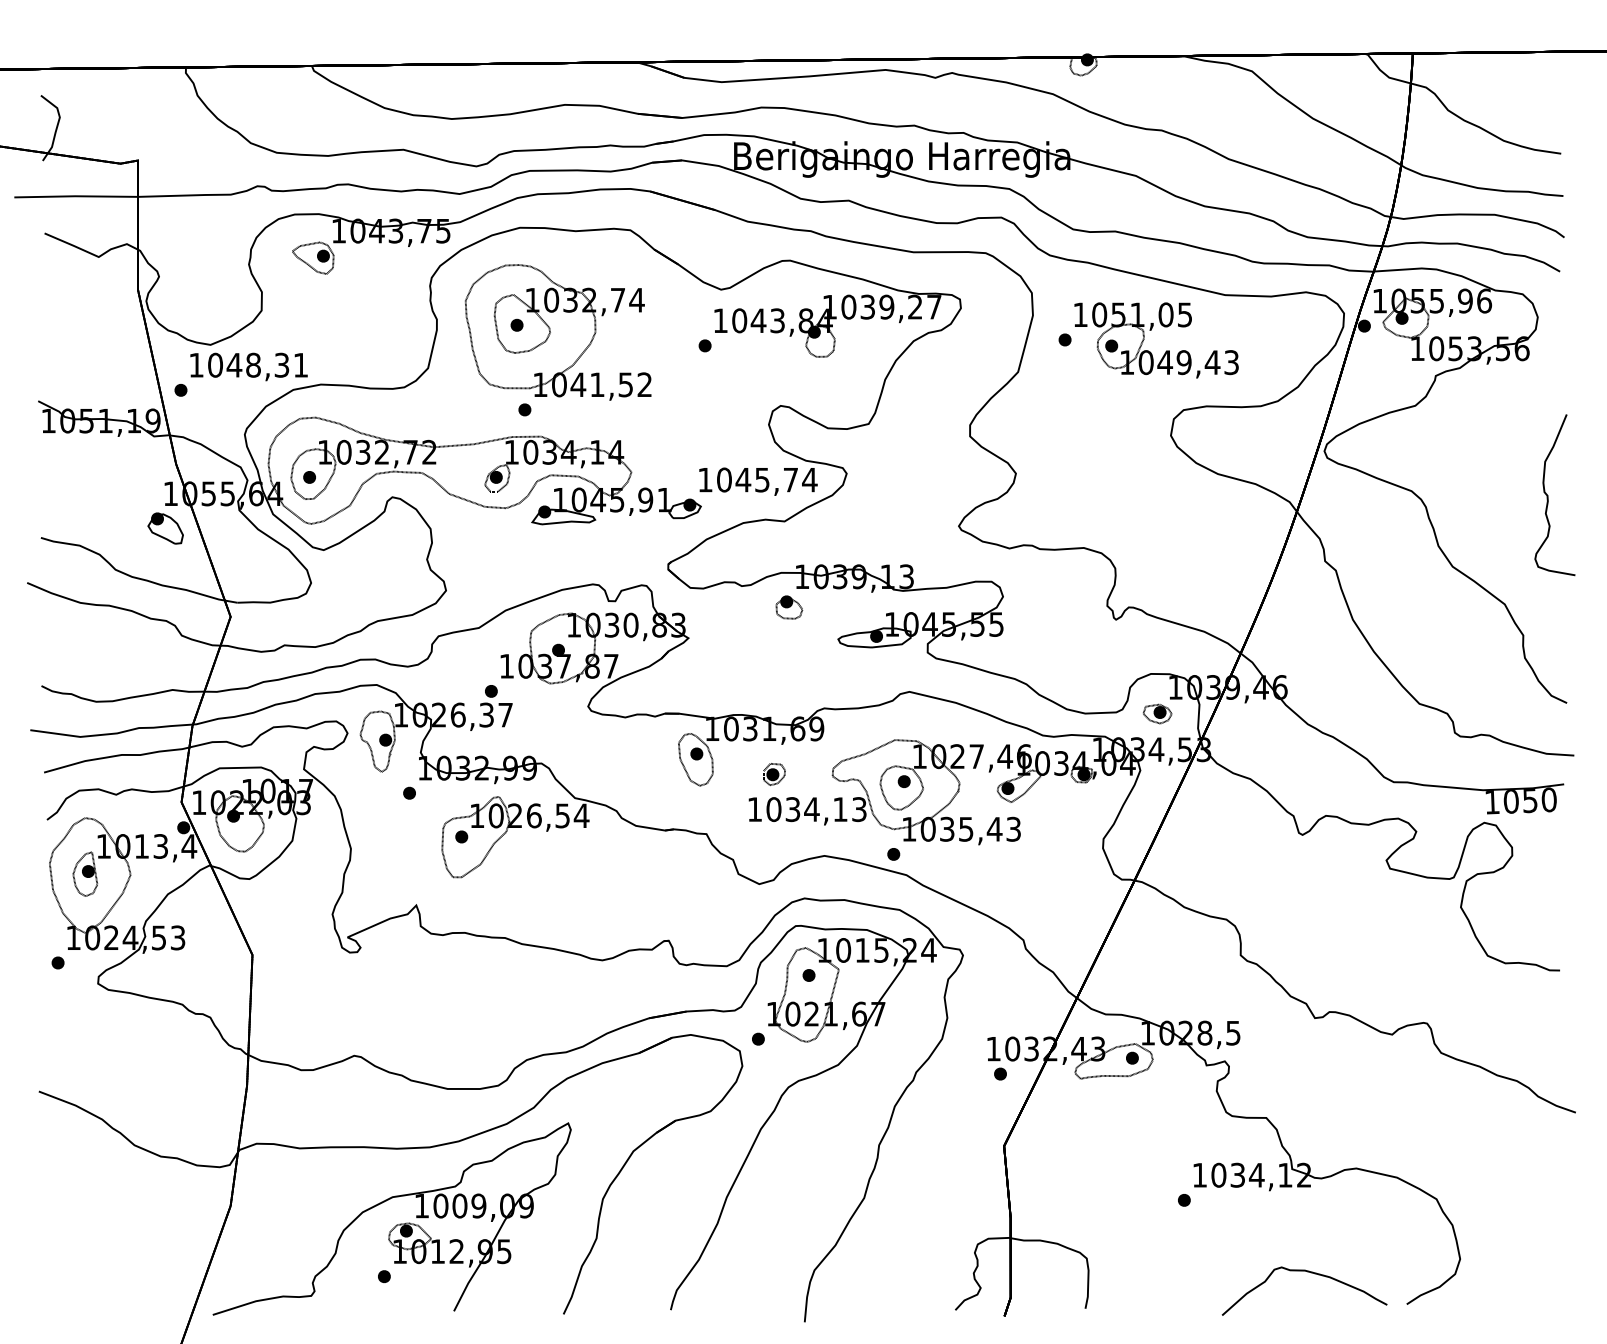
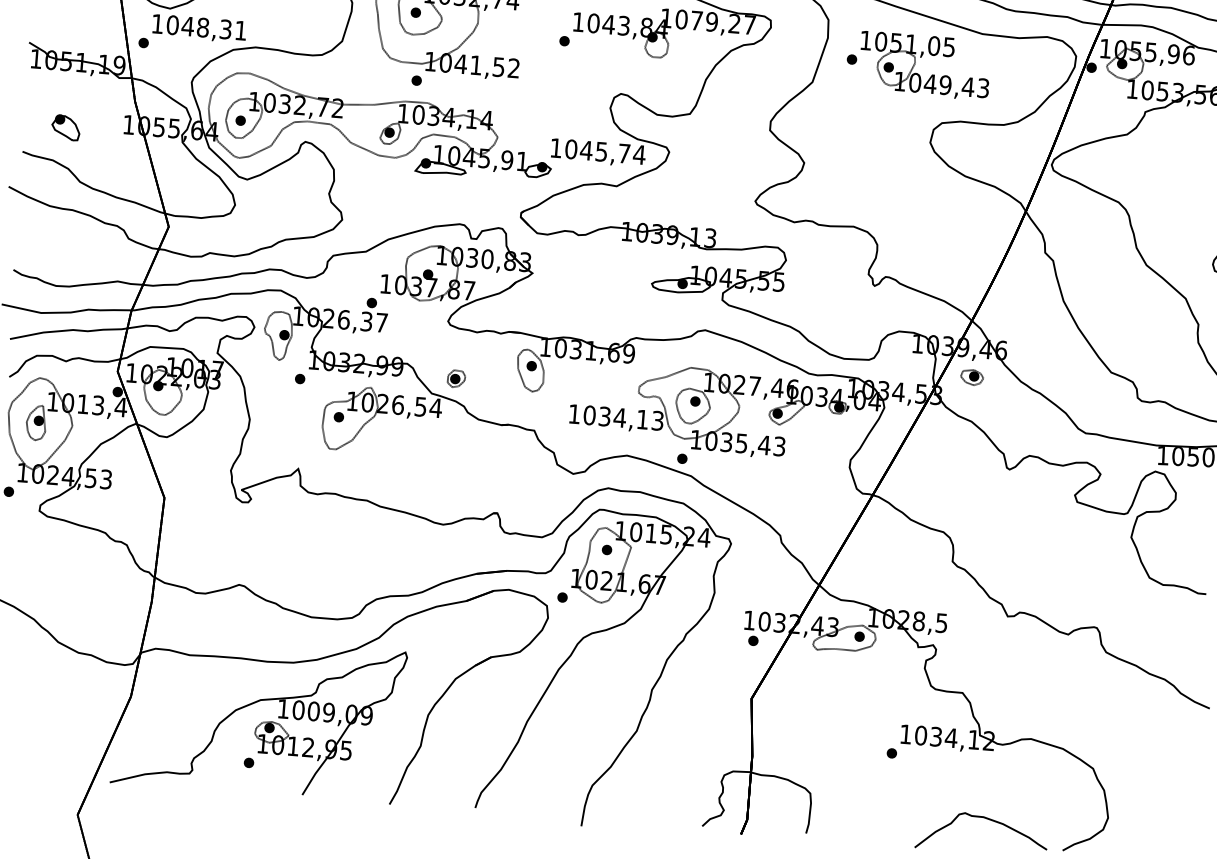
text: (867, 306) -> (696, 20), 1039,27 -> 1079,27
part: (165, 528) -> (65, 127), moved
part: (789, 607) -> (615, 255), removed
part: (1157, 713) -> (972, 377), moved
part: (774, 774) -> (456, 378), moved

